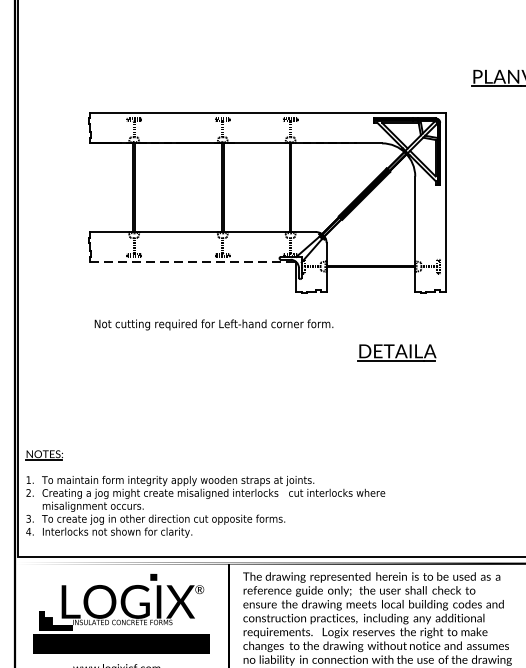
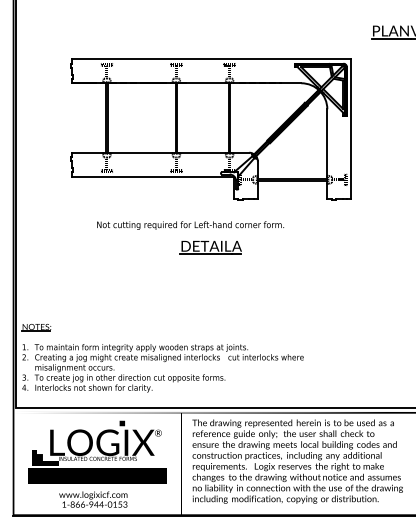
line: (193, 262) -> (153, 176), dashed -> solid
text: (213, 324) -> (190, 225), moved
part: (396, 352) -> (210, 247), moved

